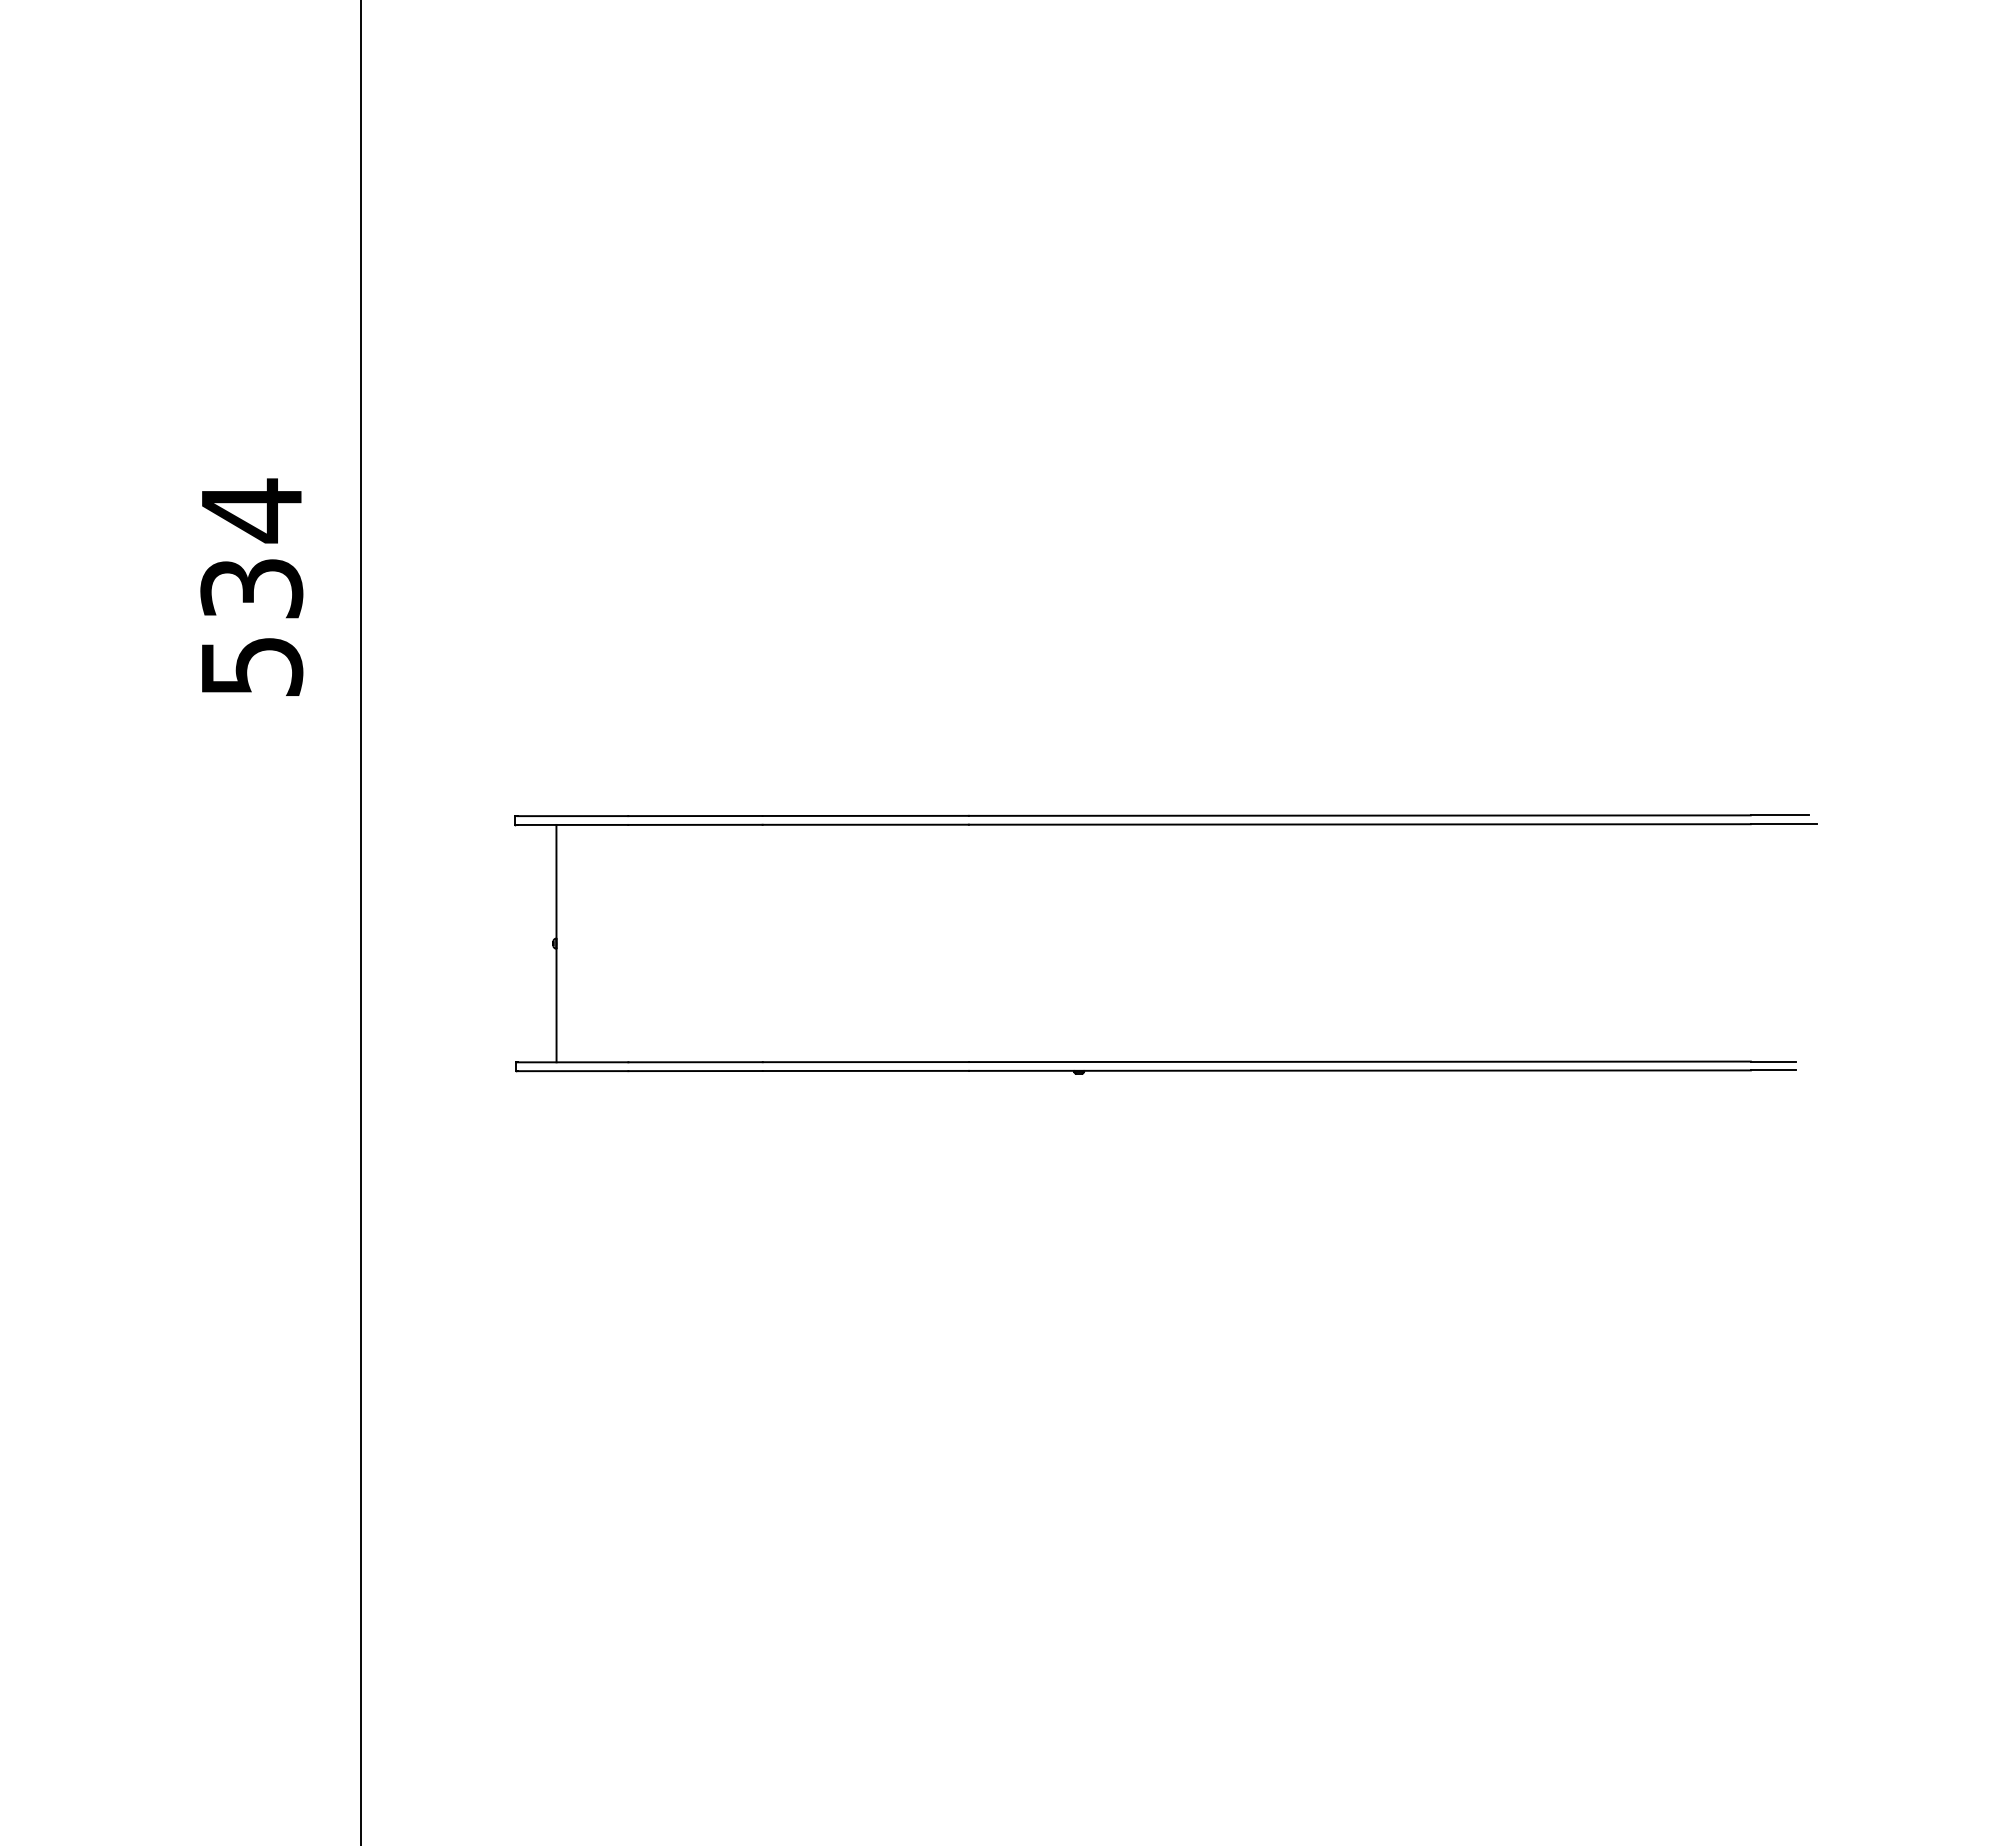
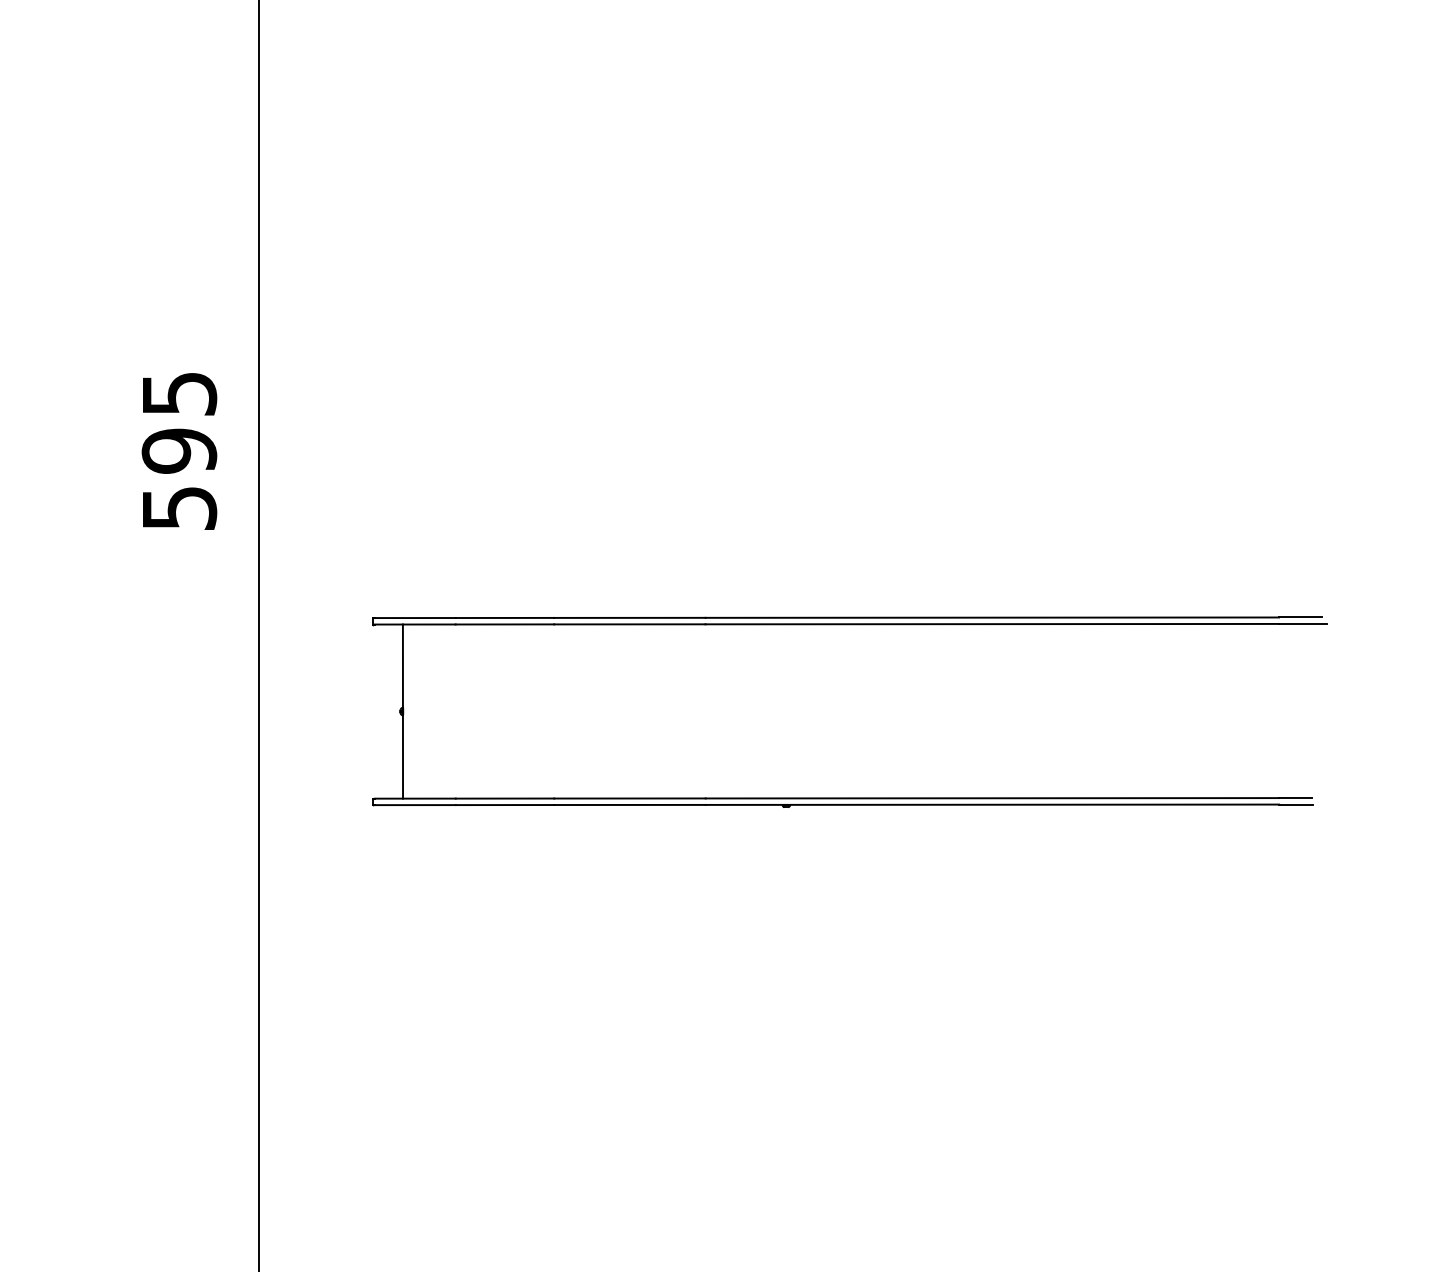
text: (251, 548) -> (179, 421), 534 -> 595

